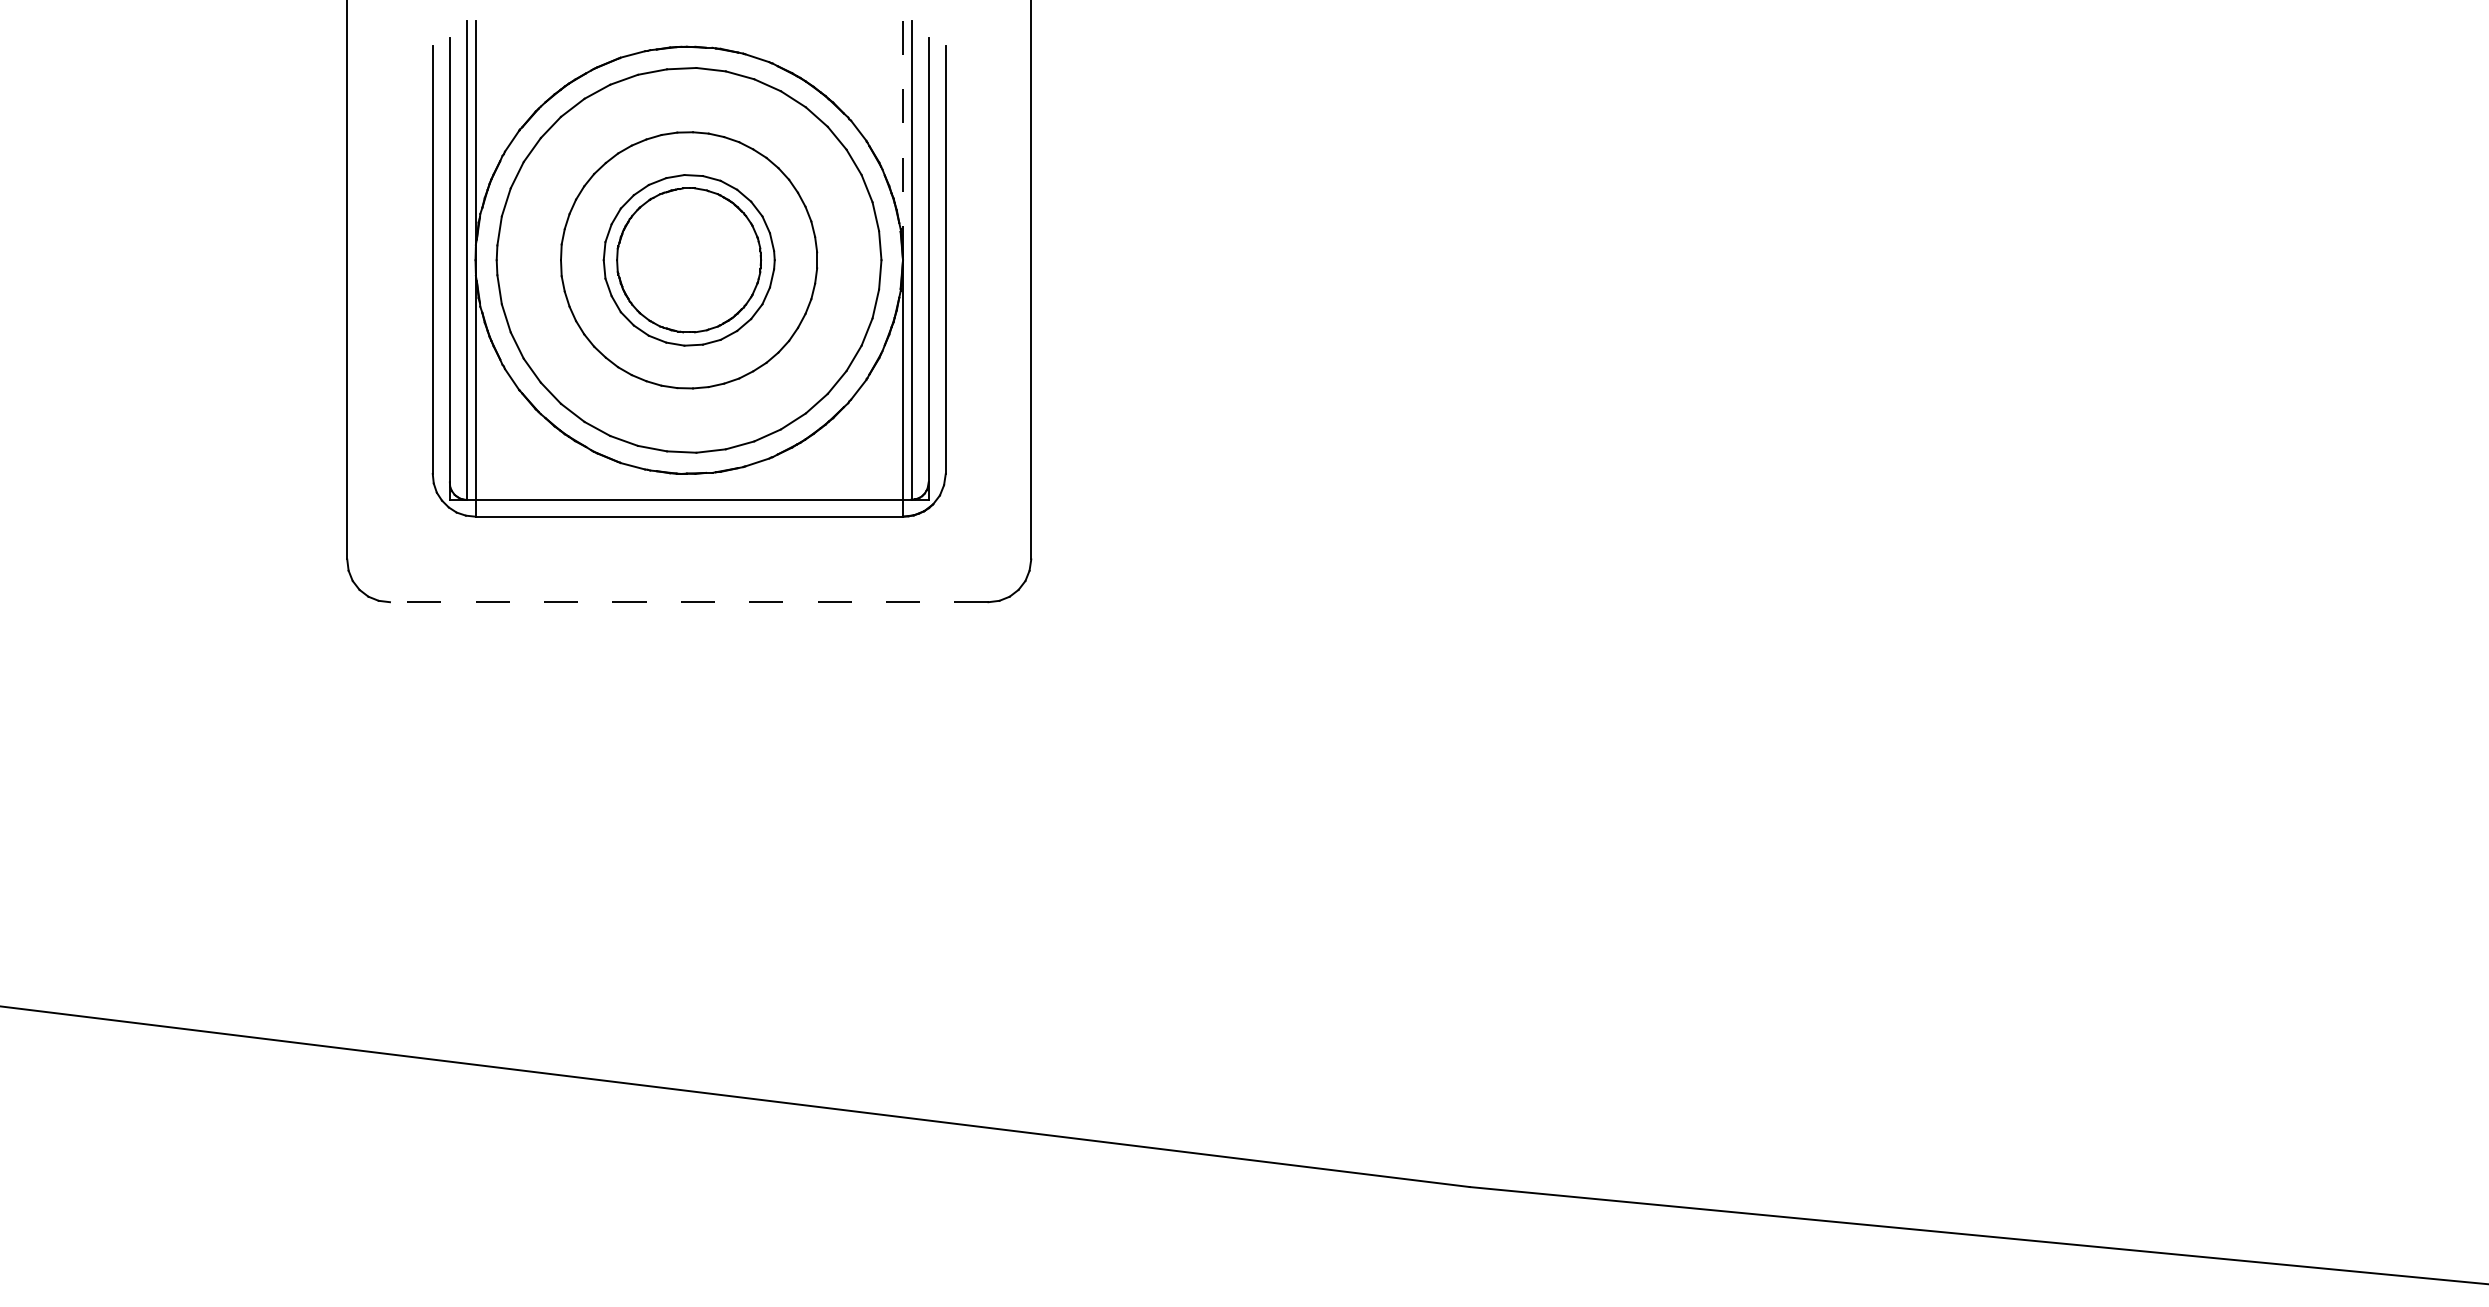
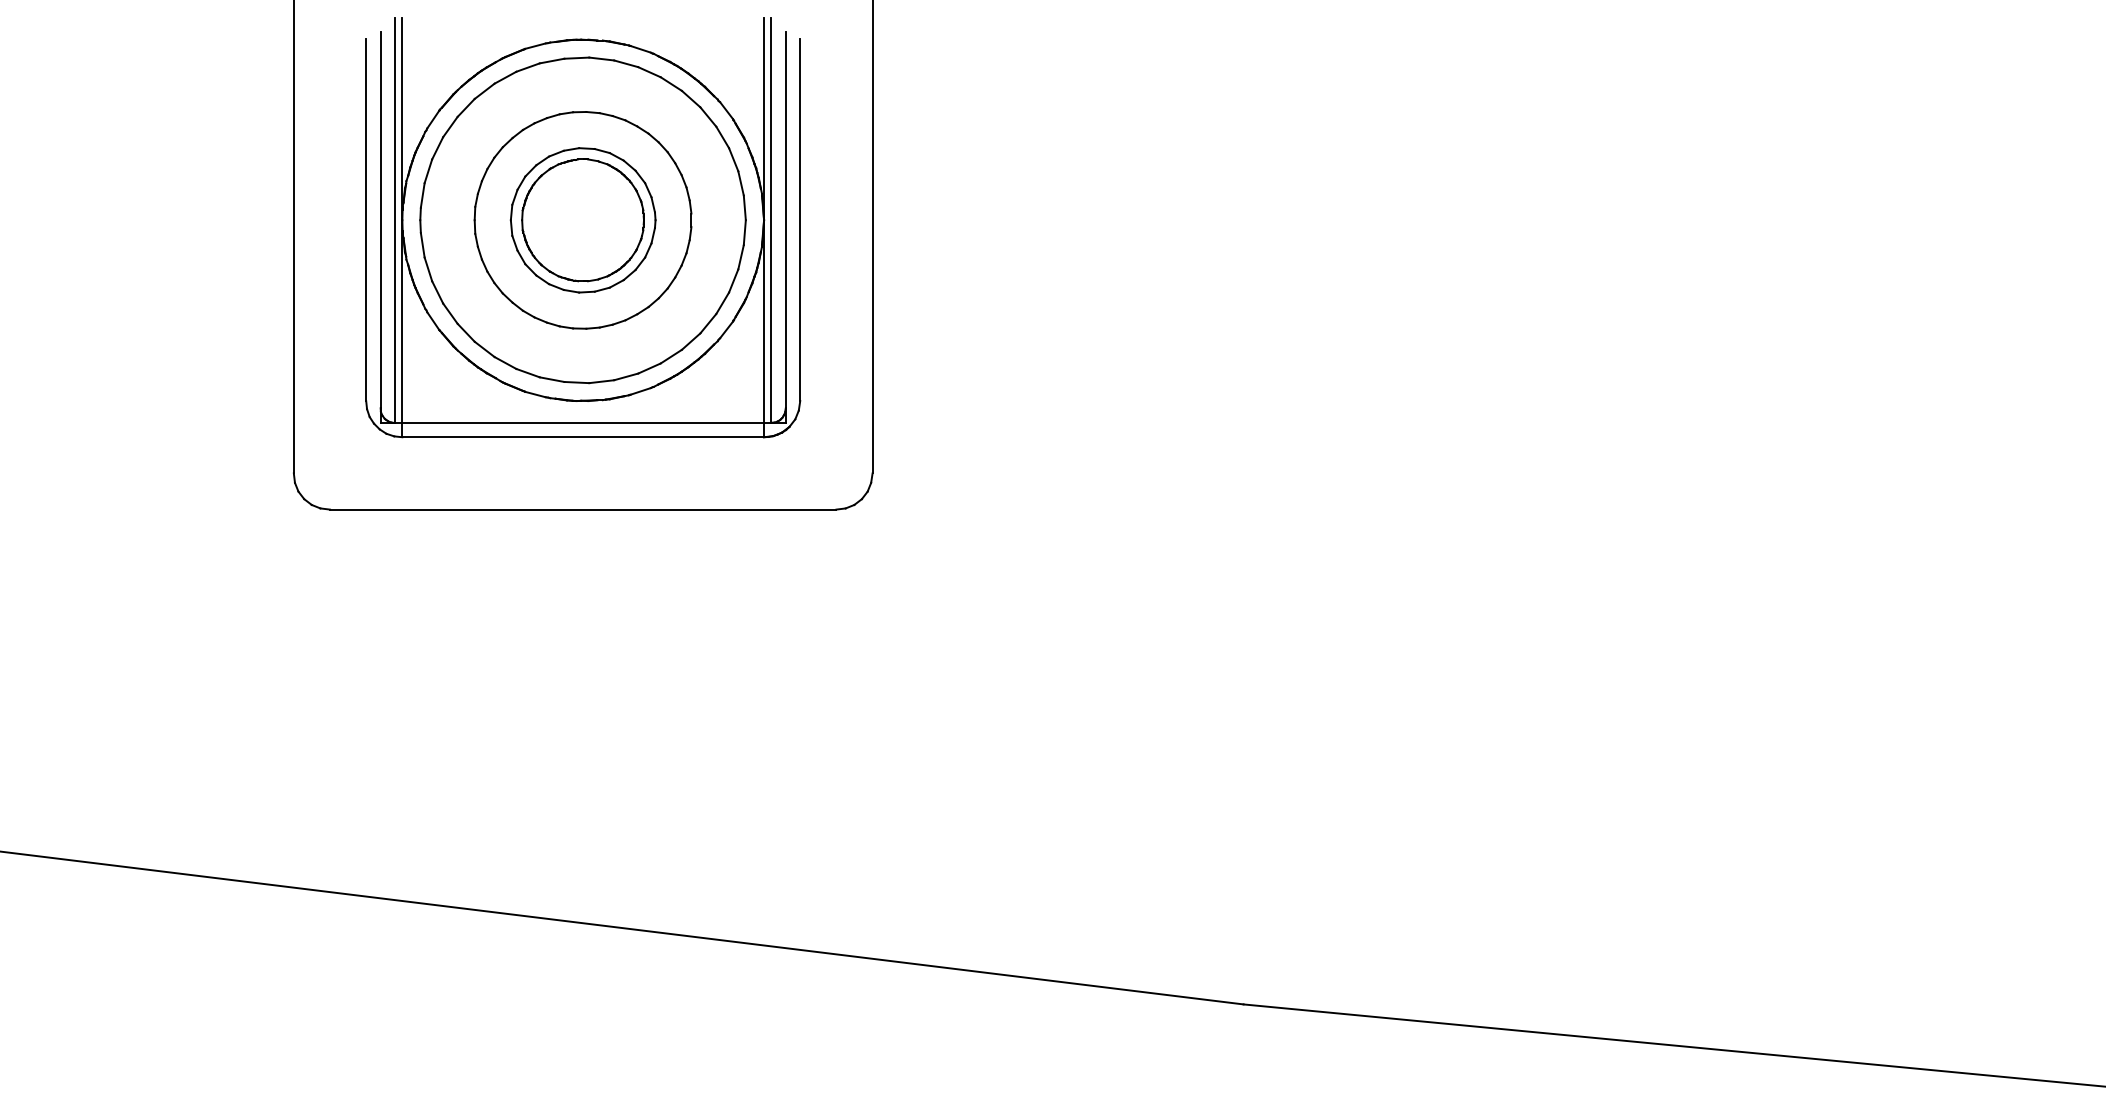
line: (903, 139) -> (764, 118), dashed -> solid
line: (688, 602) -> (582, 509), dashed -> solid

